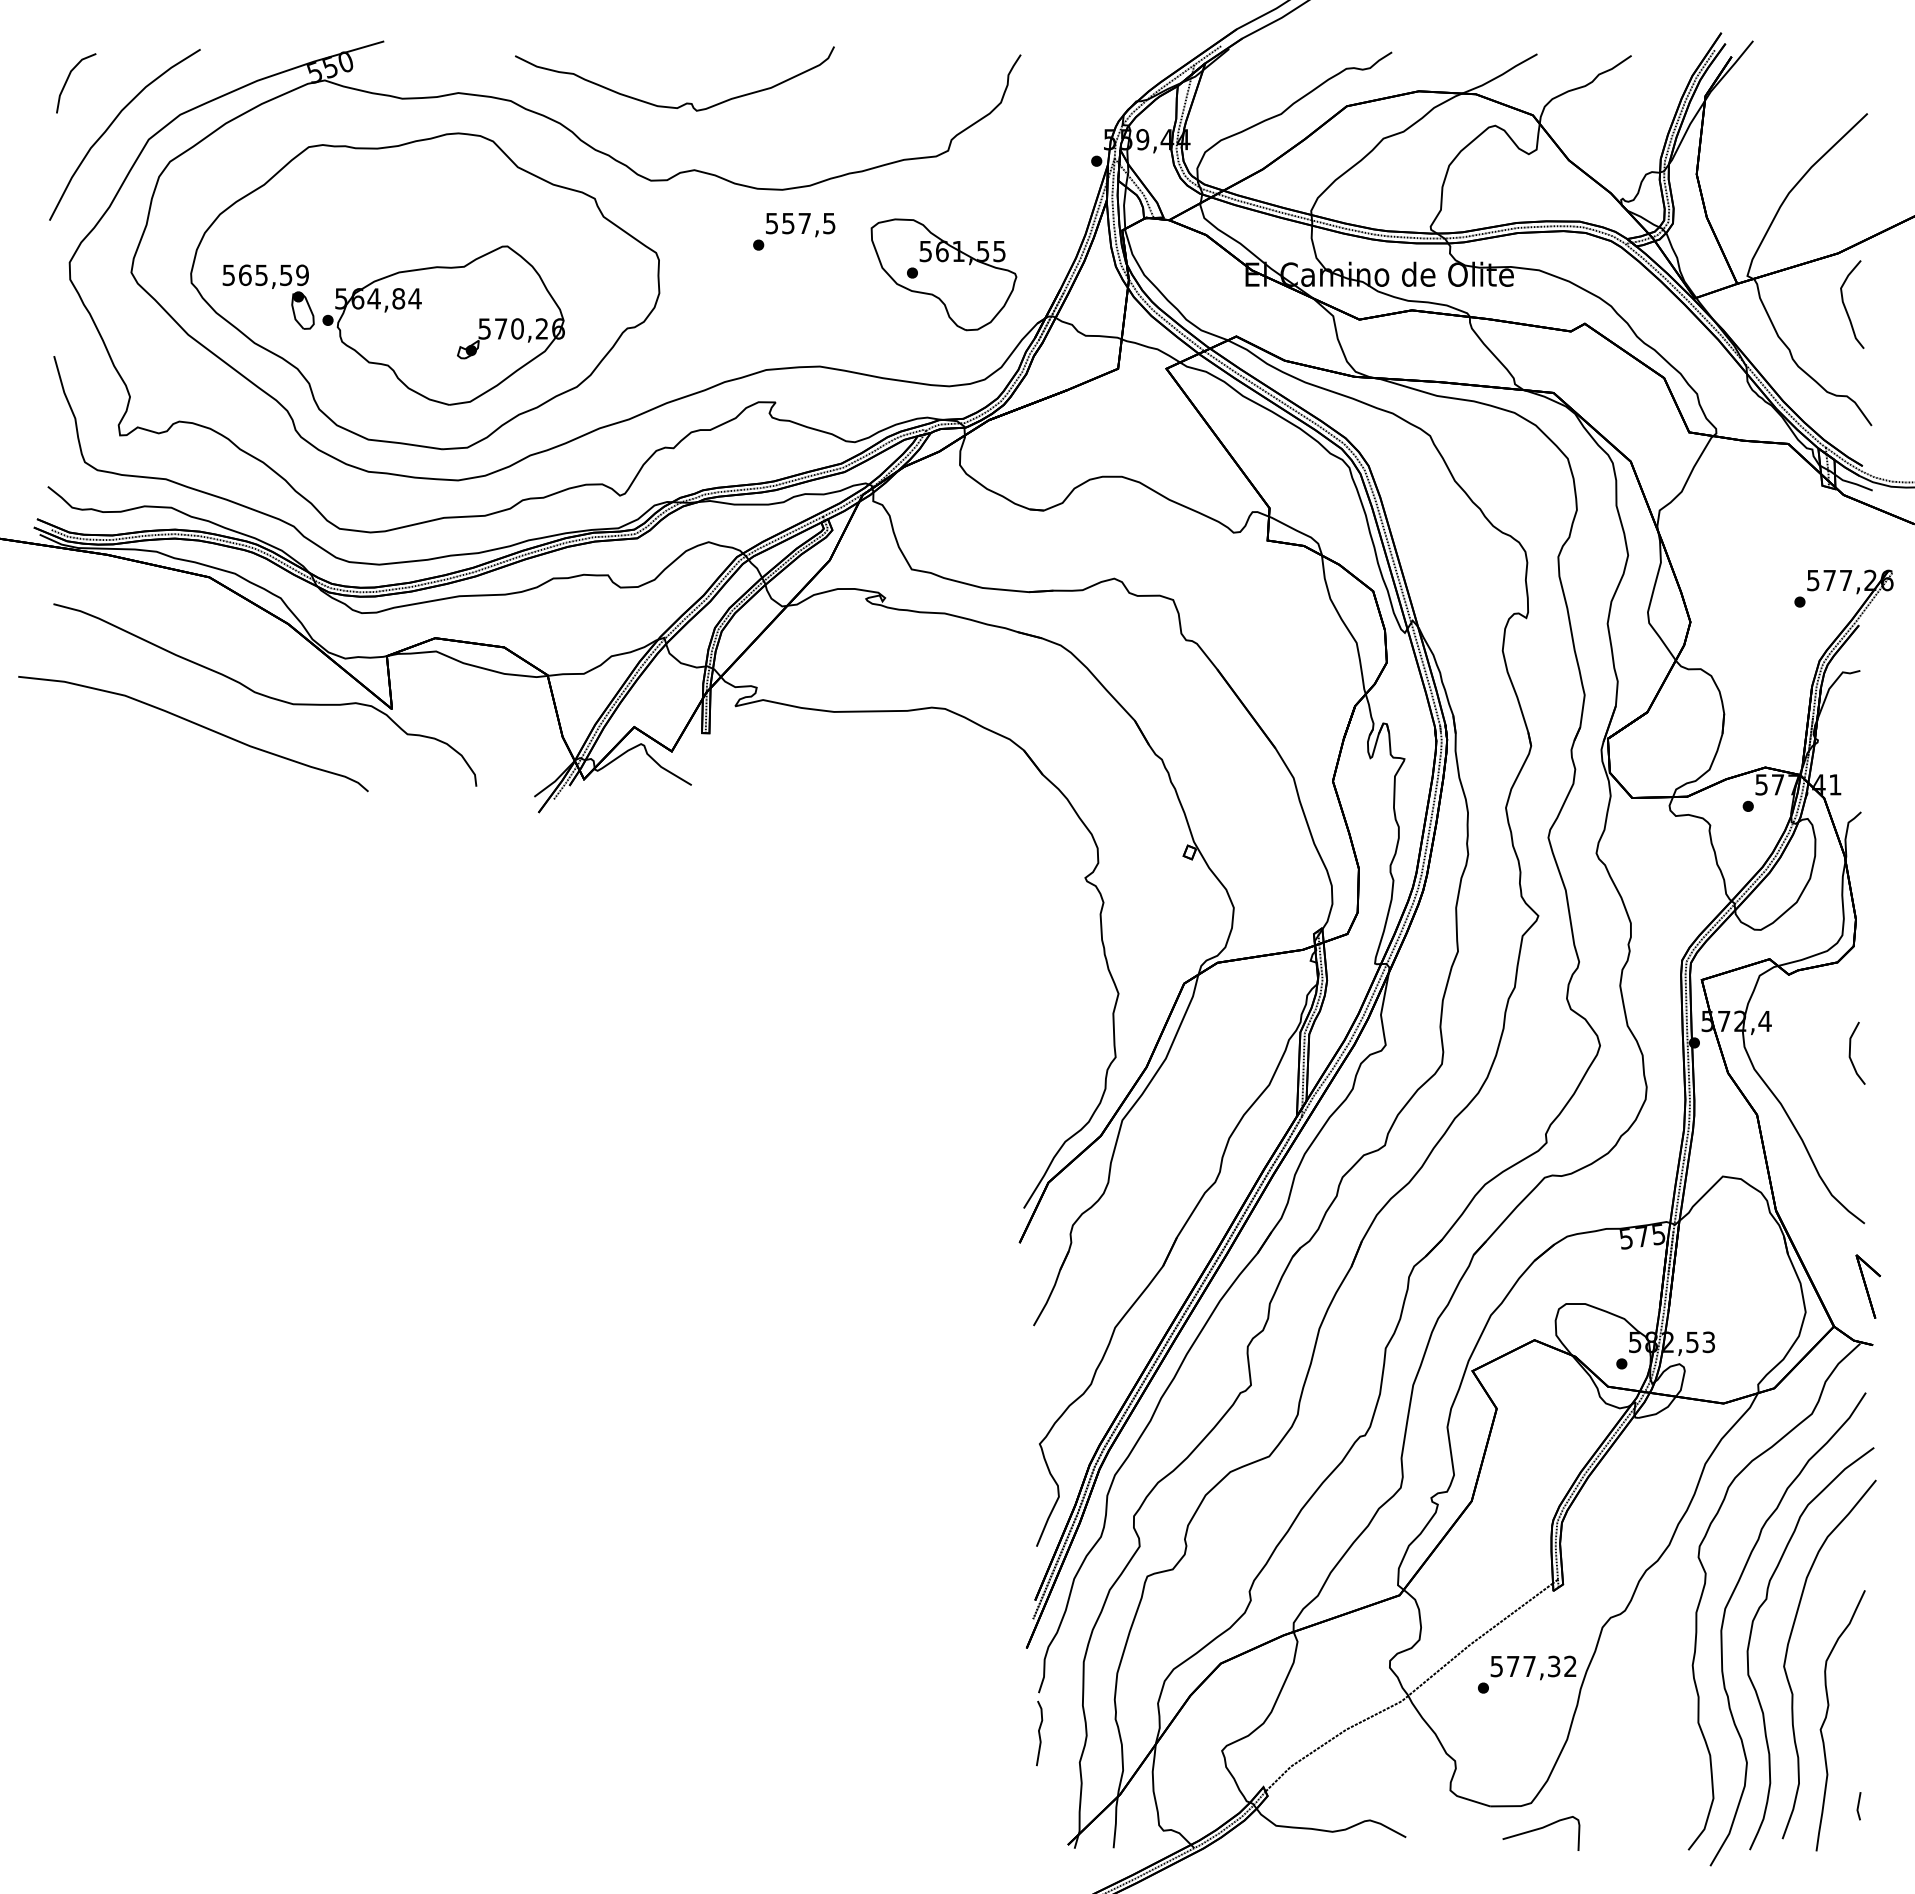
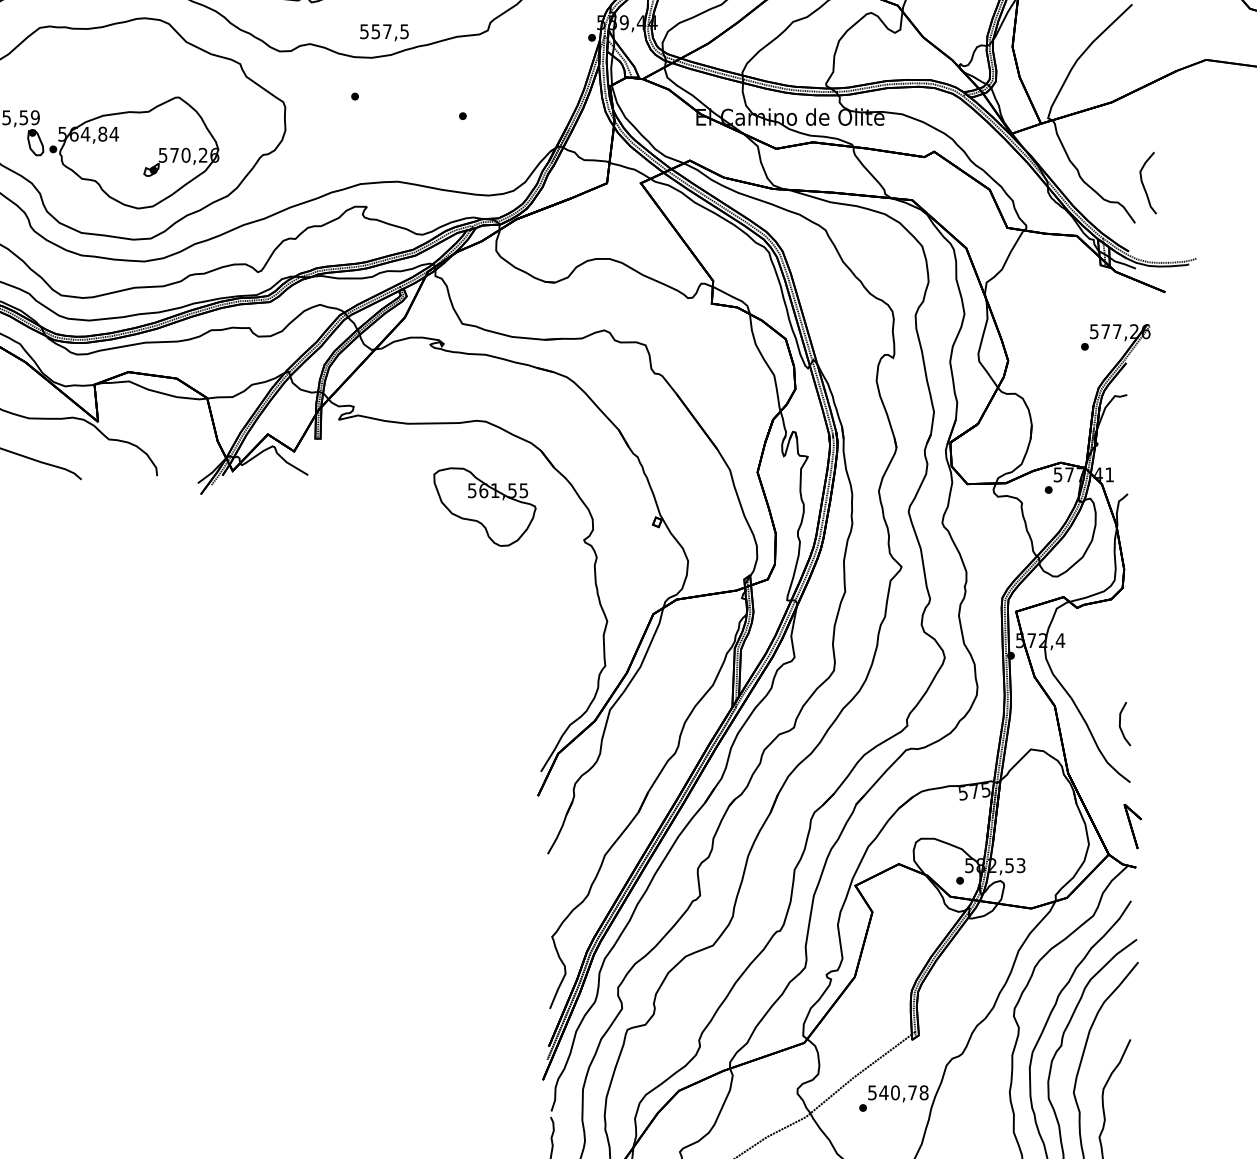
text: (800, 225) -> (384, 33), moved
part: (943, 274) -> (484, 506), moved
curve: (1845, 305) -> (1143, 183), moved
line: (1850, 1052) -> (1120, 723), moved
text: (1541, 1666) -> (903, 1092), 577,32 -> 540,78

